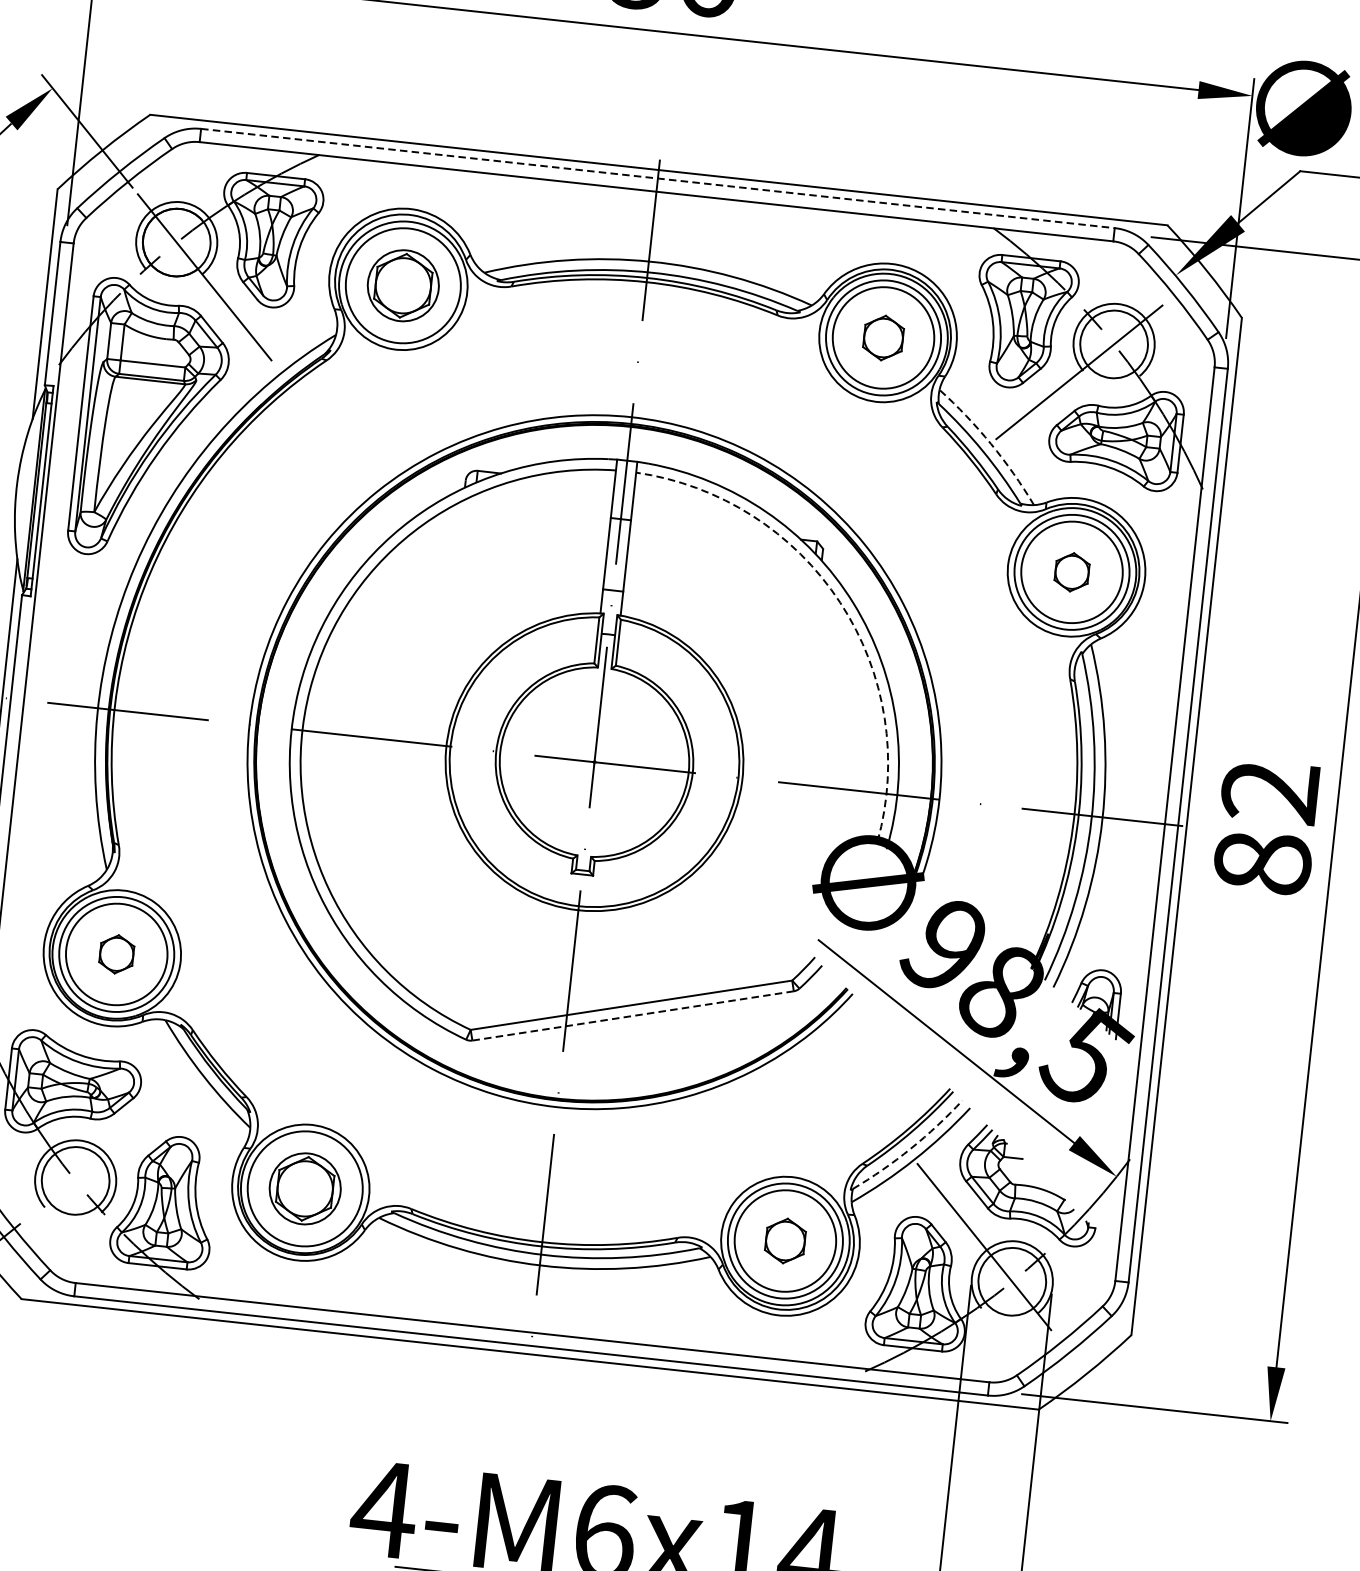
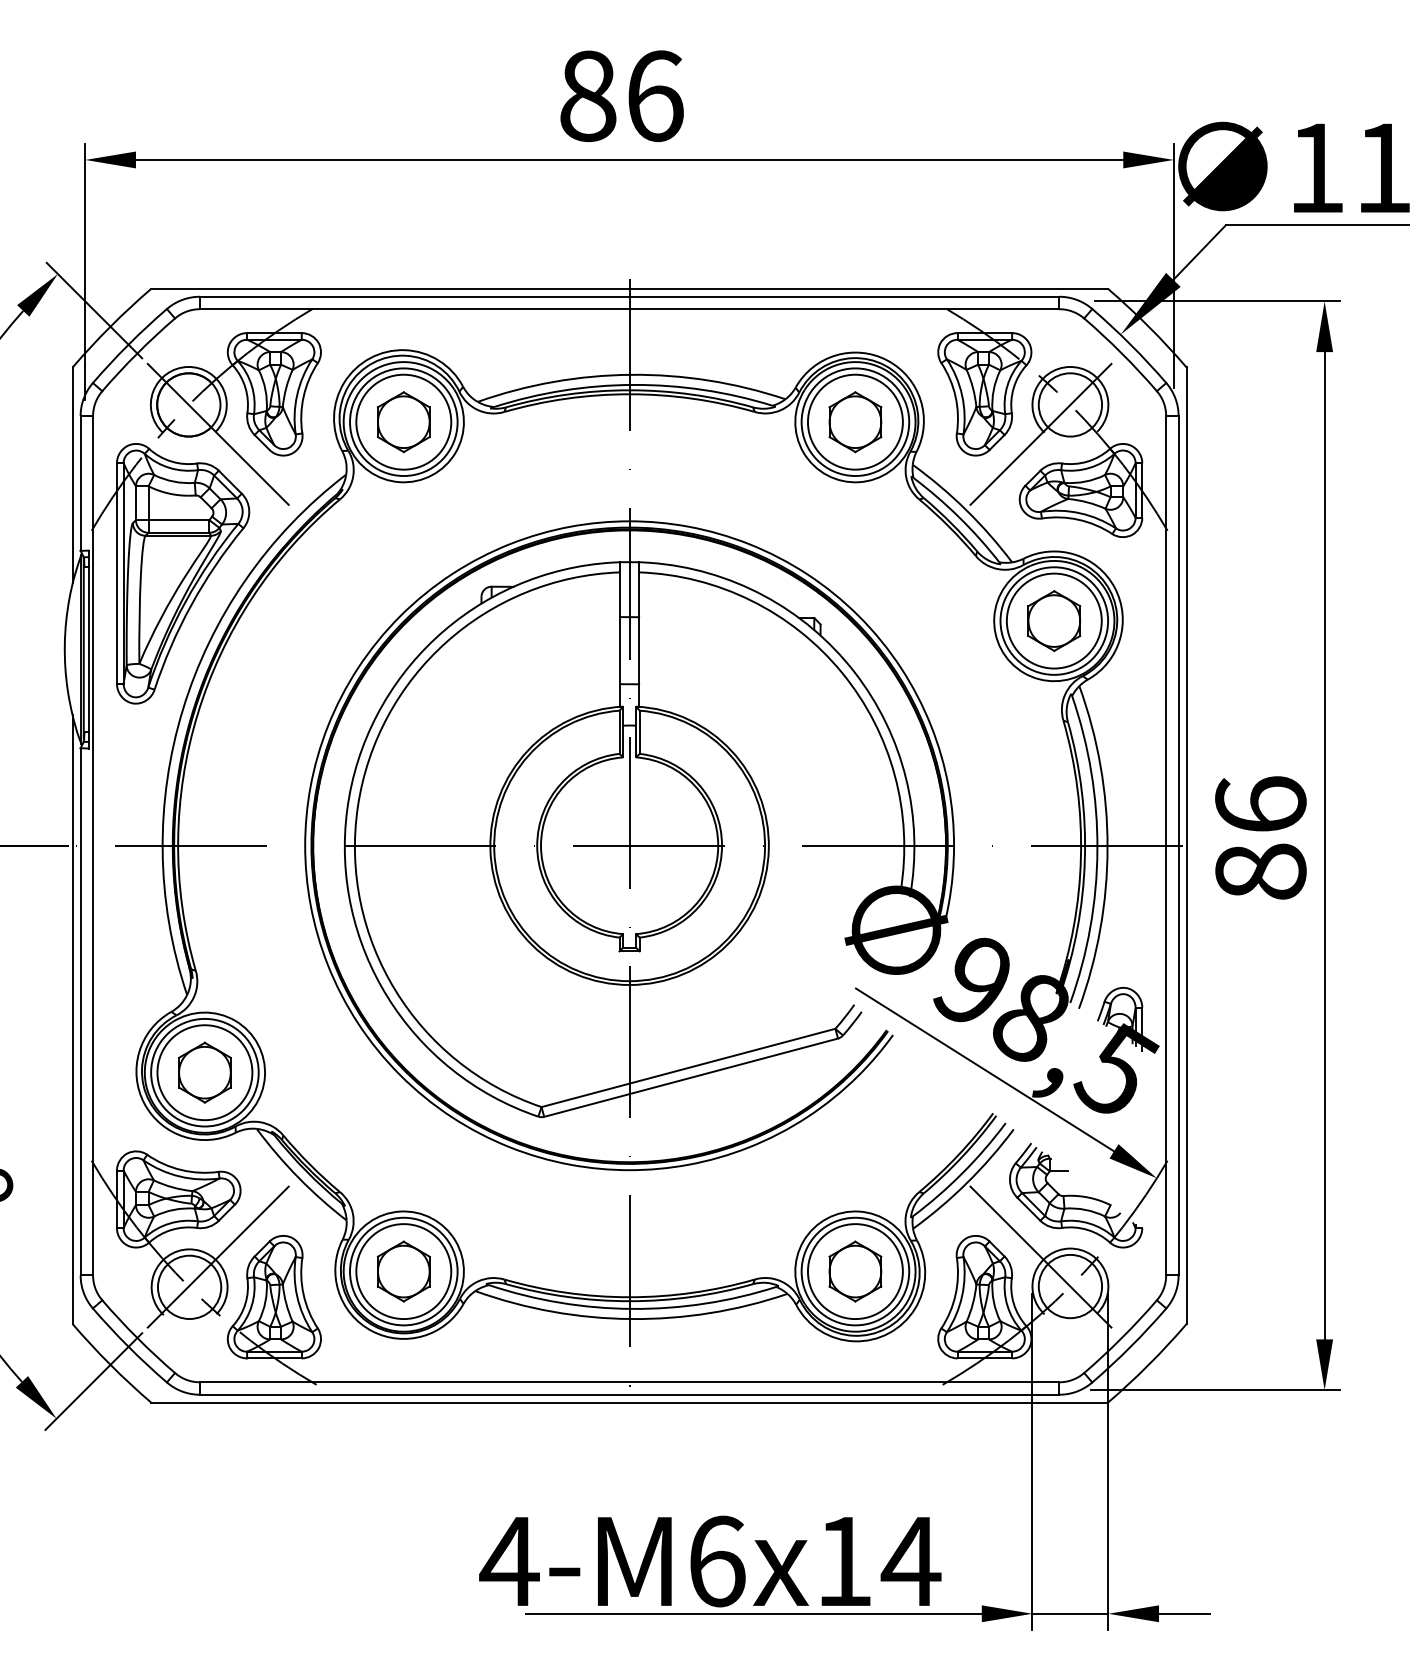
line: (657, 178) -> (629, 296), dashed -> solid
circle: (403, 285) -> (403, 421), size x1.43
part: (883, 338) -> (855, 422), size x1.43
arc: (991, 443) -> (966, 509), dashed -> solid
part: (1072, 571) -> (1054, 620), size x1.67
arc: (839, 602) -> (841, 672), dashed -> solid
text: (1270, 791) -> (1260, 804), 82 -> 86
part: (116, 954) -> (204, 1072), size x1.67
line: (632, 1015) -> (690, 1077), dashed -> solid
arc: (910, 1149) -> (962, 1173), dashed -> solid
line: (108, 1151) -> (217, 1256), added
circle: (304, 1188) -> (403, 1271), size x1.43
part: (785, 1240) -> (855, 1271), size x1.43

